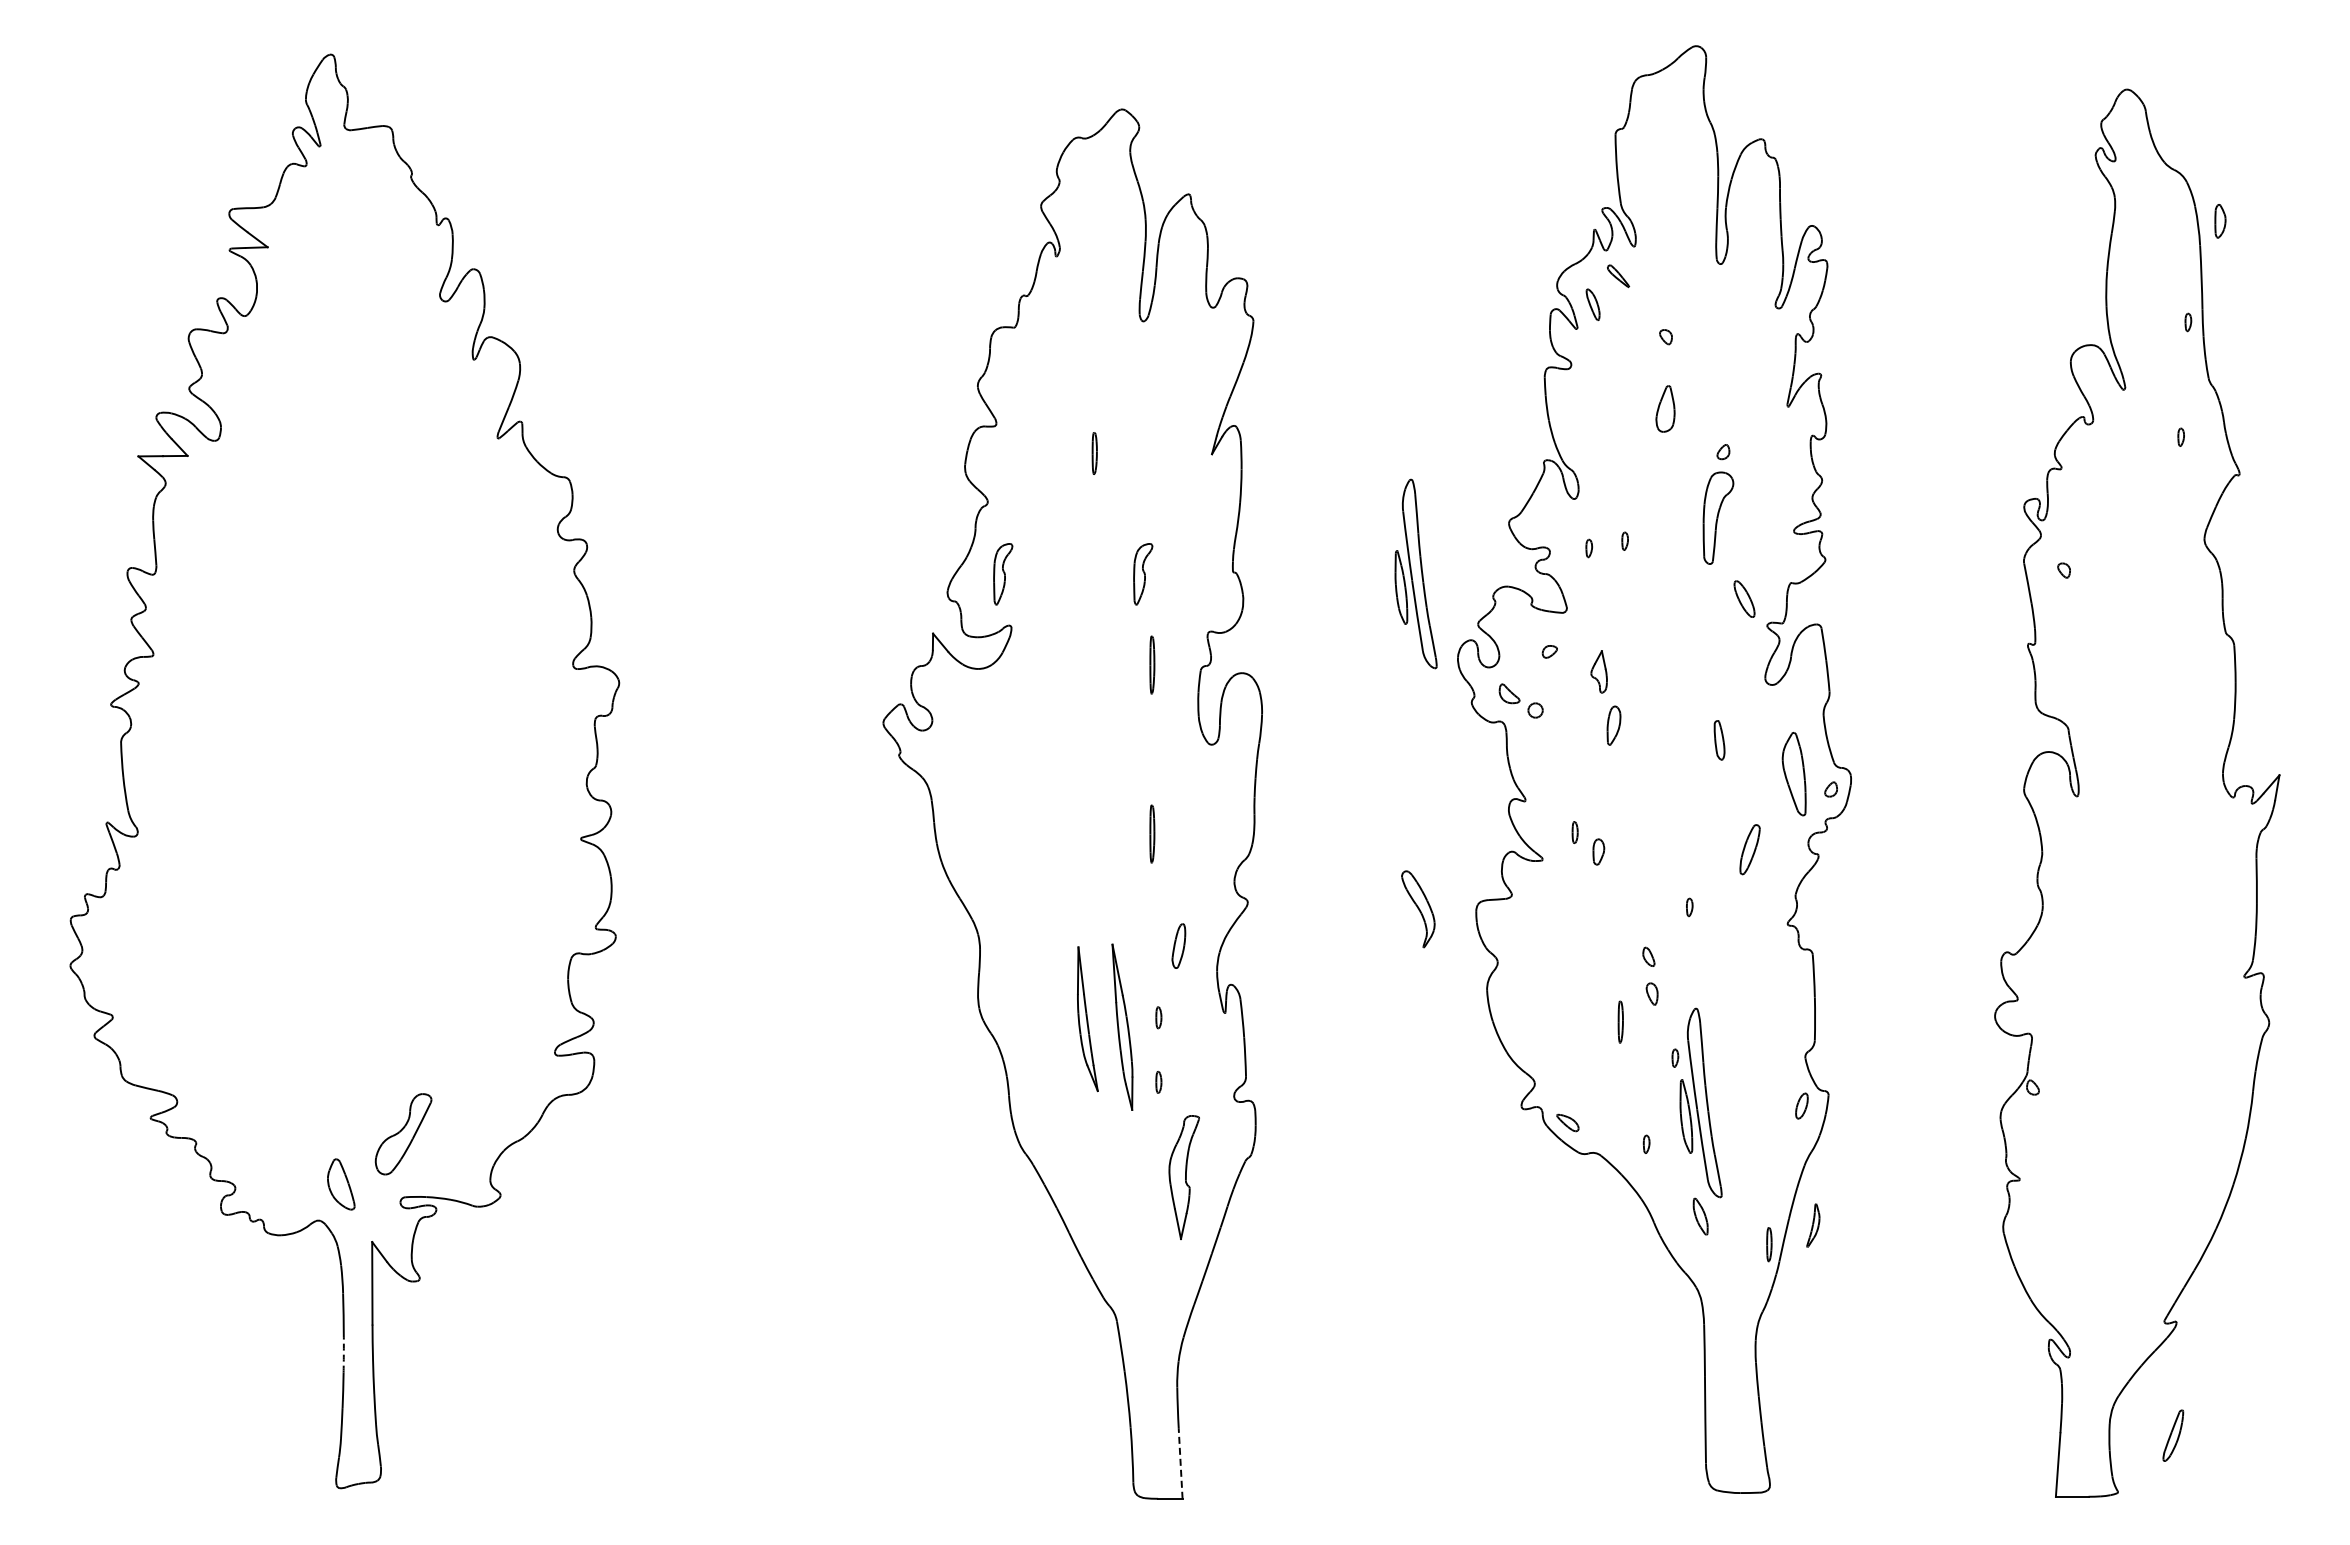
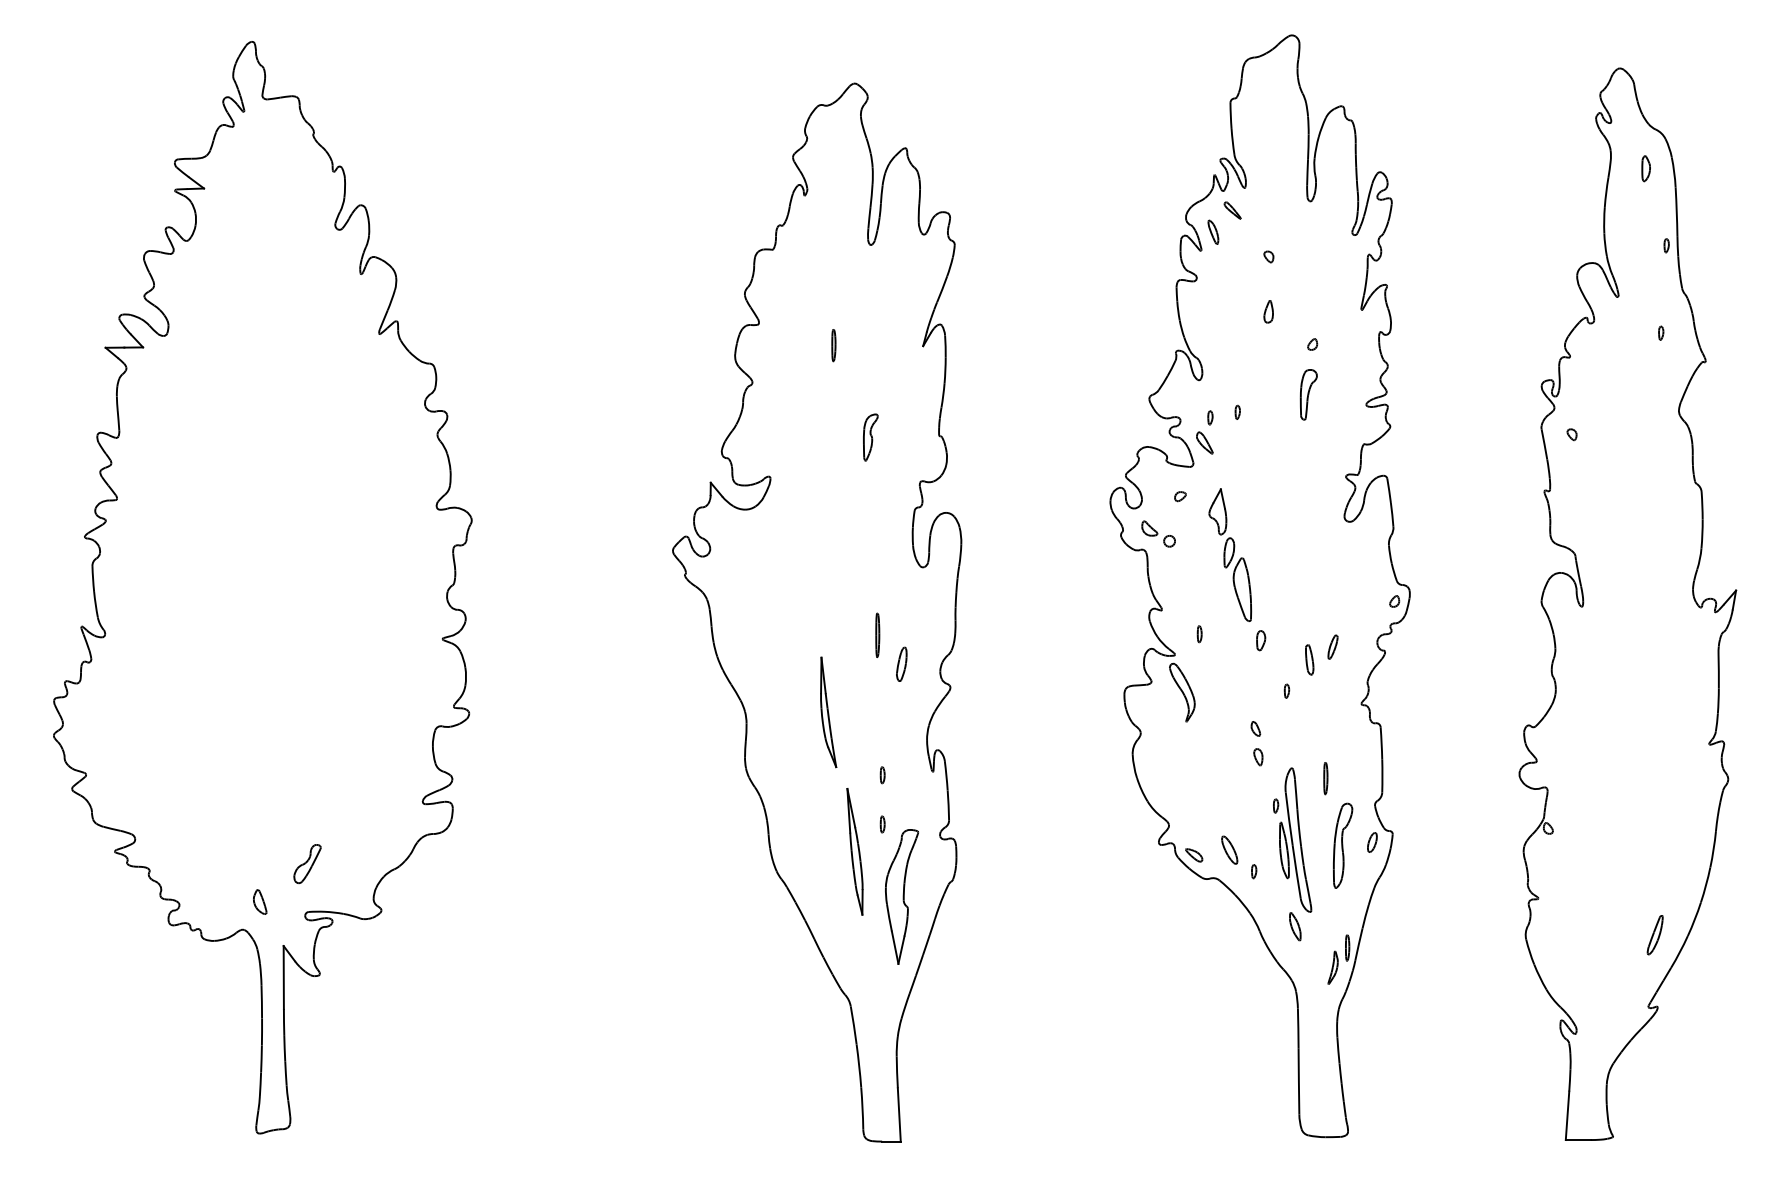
part: (2220, 221) -> (1646, 168), moved
part: (1665, 409) -> (1268, 312), size x0.62
part: (1718, 517) -> (1308, 394), size x0.71
part: (1415, 573) -> (1078, 436), removed
part: (1003, 574) -> (764, 437), removed
part: (1581, 581) -> (1204, 443), added
part: (1744, 598) -> (1229, 849), moved
part: (1152, 664) -> (877, 506), removed
part: (1599, 671) -> (1218, 511), size x1.43
part: (1719, 740) -> (1309, 660), moved
part: (1793, 774) -> (1241, 590), moved
part: (1750, 849) -> (1333, 647), size x0.62
part: (1598, 851) -> (1260, 640), moved
part: (1418, 909) -> (1182, 692), moved
part: (1178, 945) -> (901, 663), moved
part: (1087, 1019) -> (828, 712), moved
part: (1620, 1021) -> (1325, 778), moved
part: (1122, 1026) -> (855, 851), moved
part: (1763, 1110) -> (1343, 845), added
part: (403, 1134) -> (307, 864), size x0.62
part: (1184, 1177) -> (902, 896), size x1.43
part: (341, 1183) -> (260, 901), size x0.62
part: (1813, 1225) -> (1333, 967), moved
arc: (343, 1354) -> (261, 1031), dashed -> solid
part: (2173, 1435) -> (1655, 934), moved
line: (1180, 1463) -> (899, 1114), dashed -> solid

